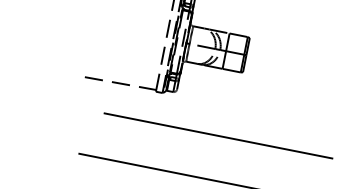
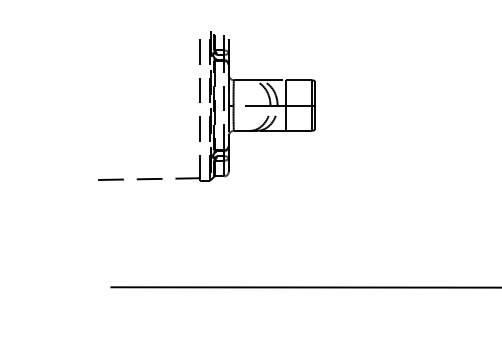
line: (218, 135) -> (298, 224), removed

